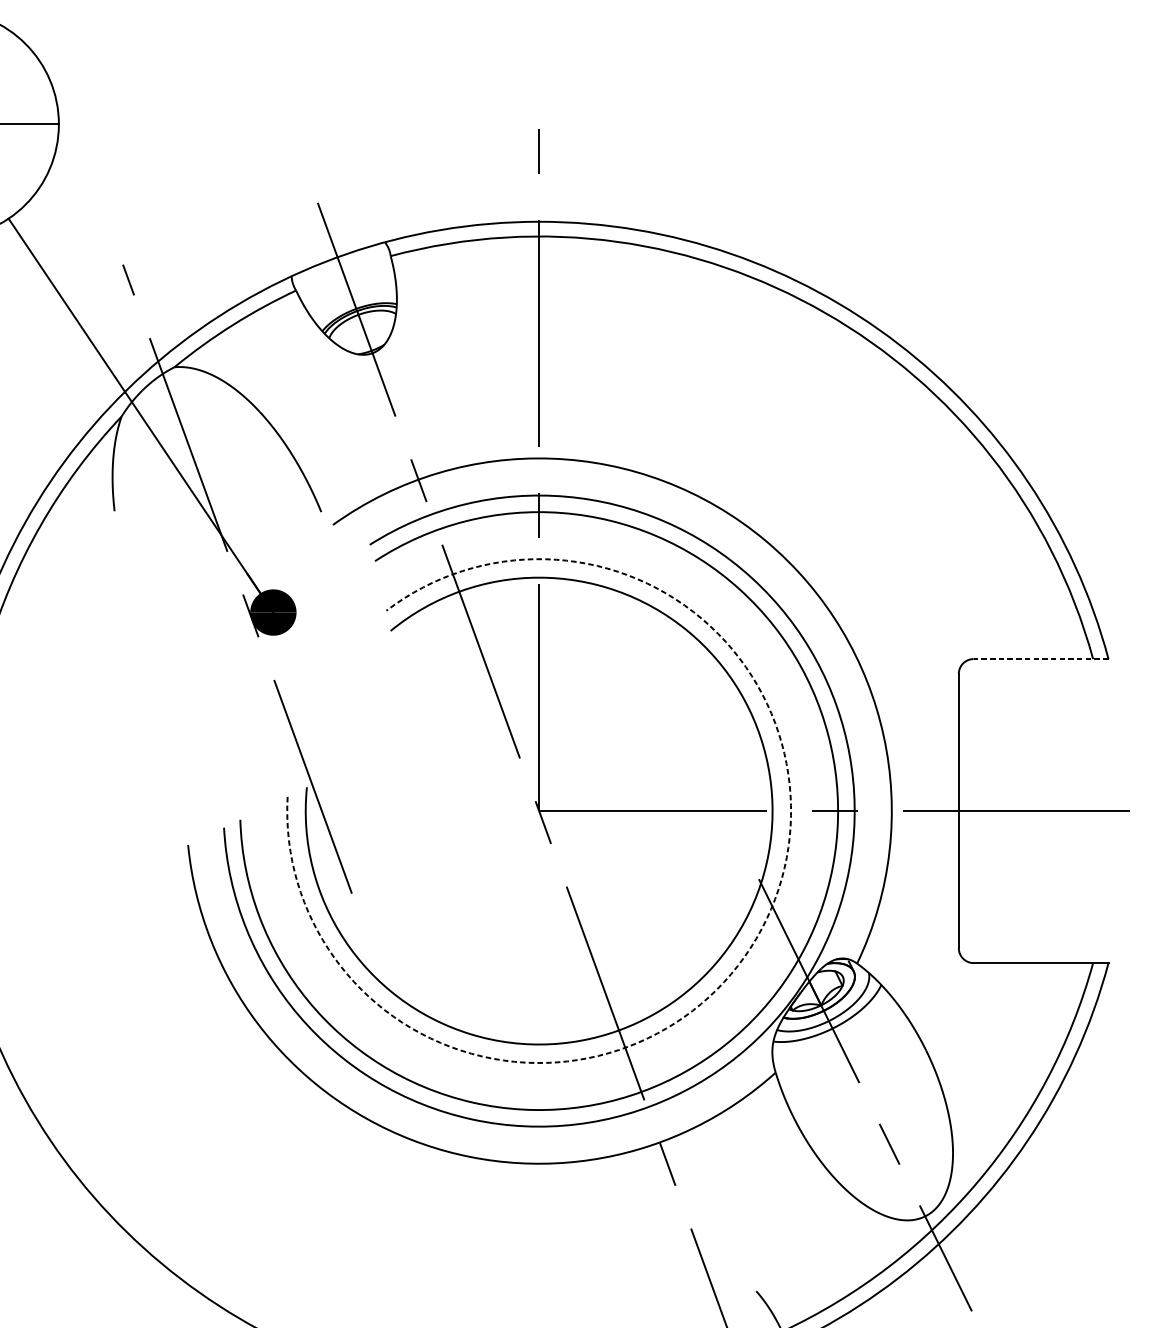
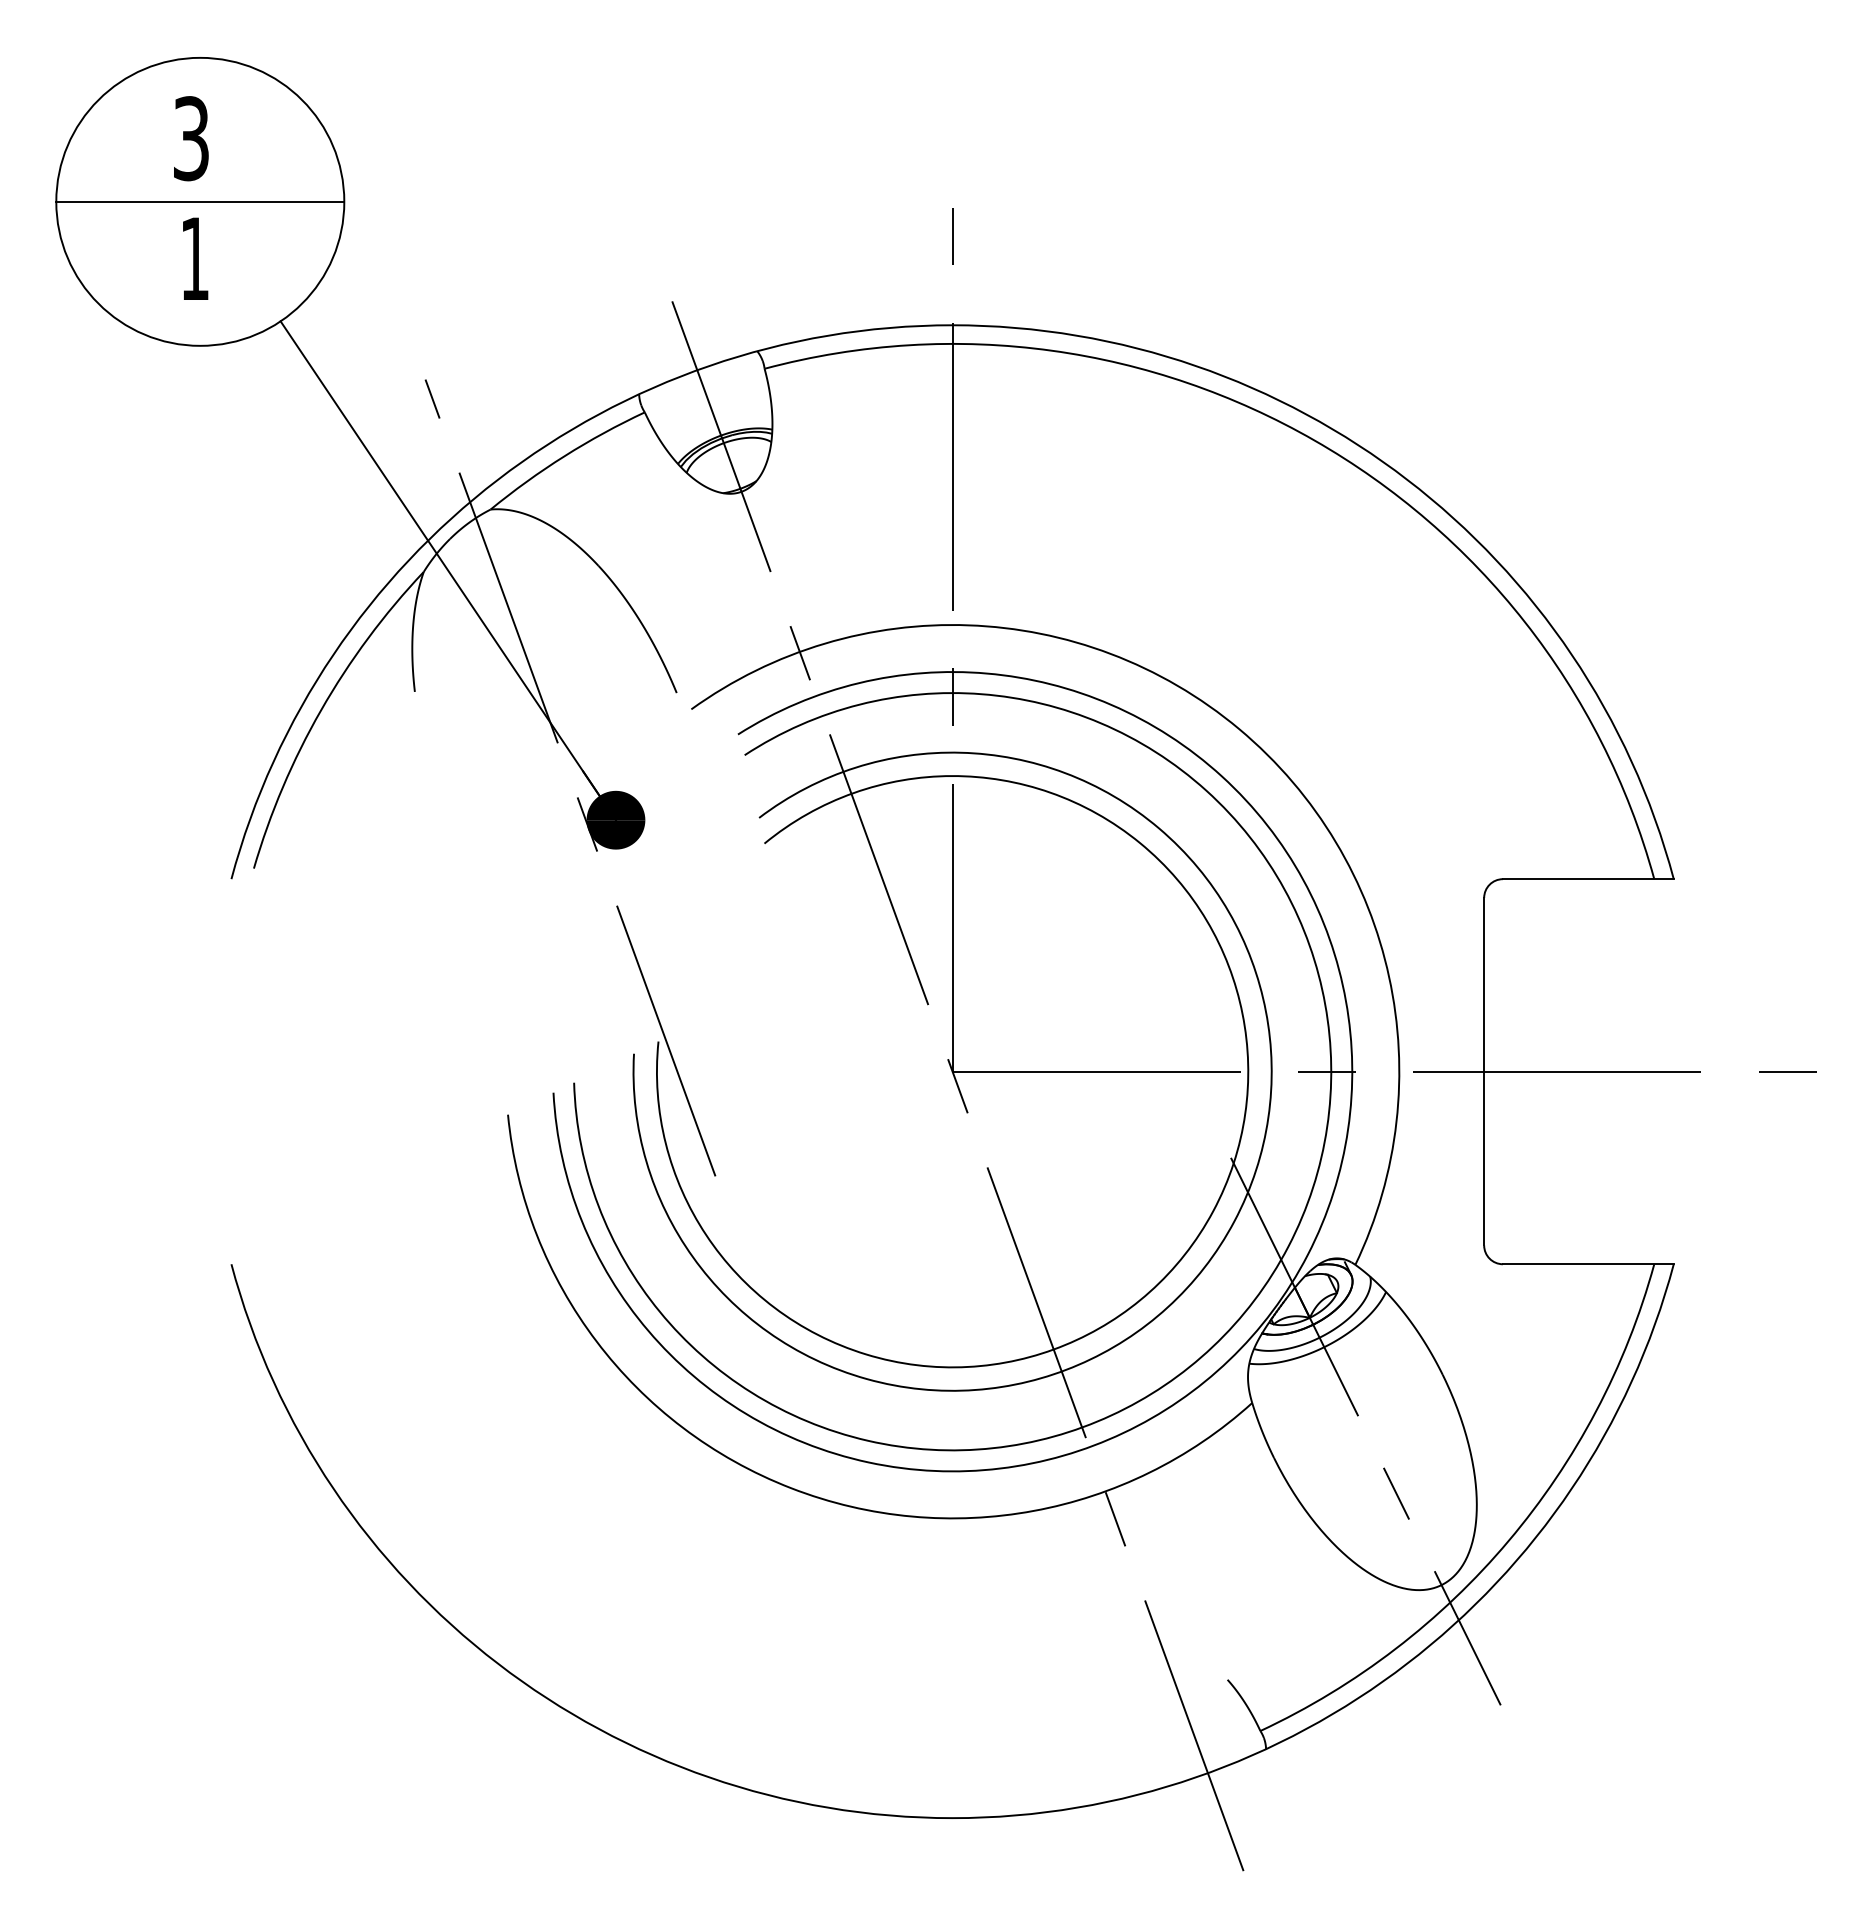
line: (1040, 659) -> (1587, 879), dashed -> solid
arc: (761, 929) -> (1234, 1221), dashed -> solid

